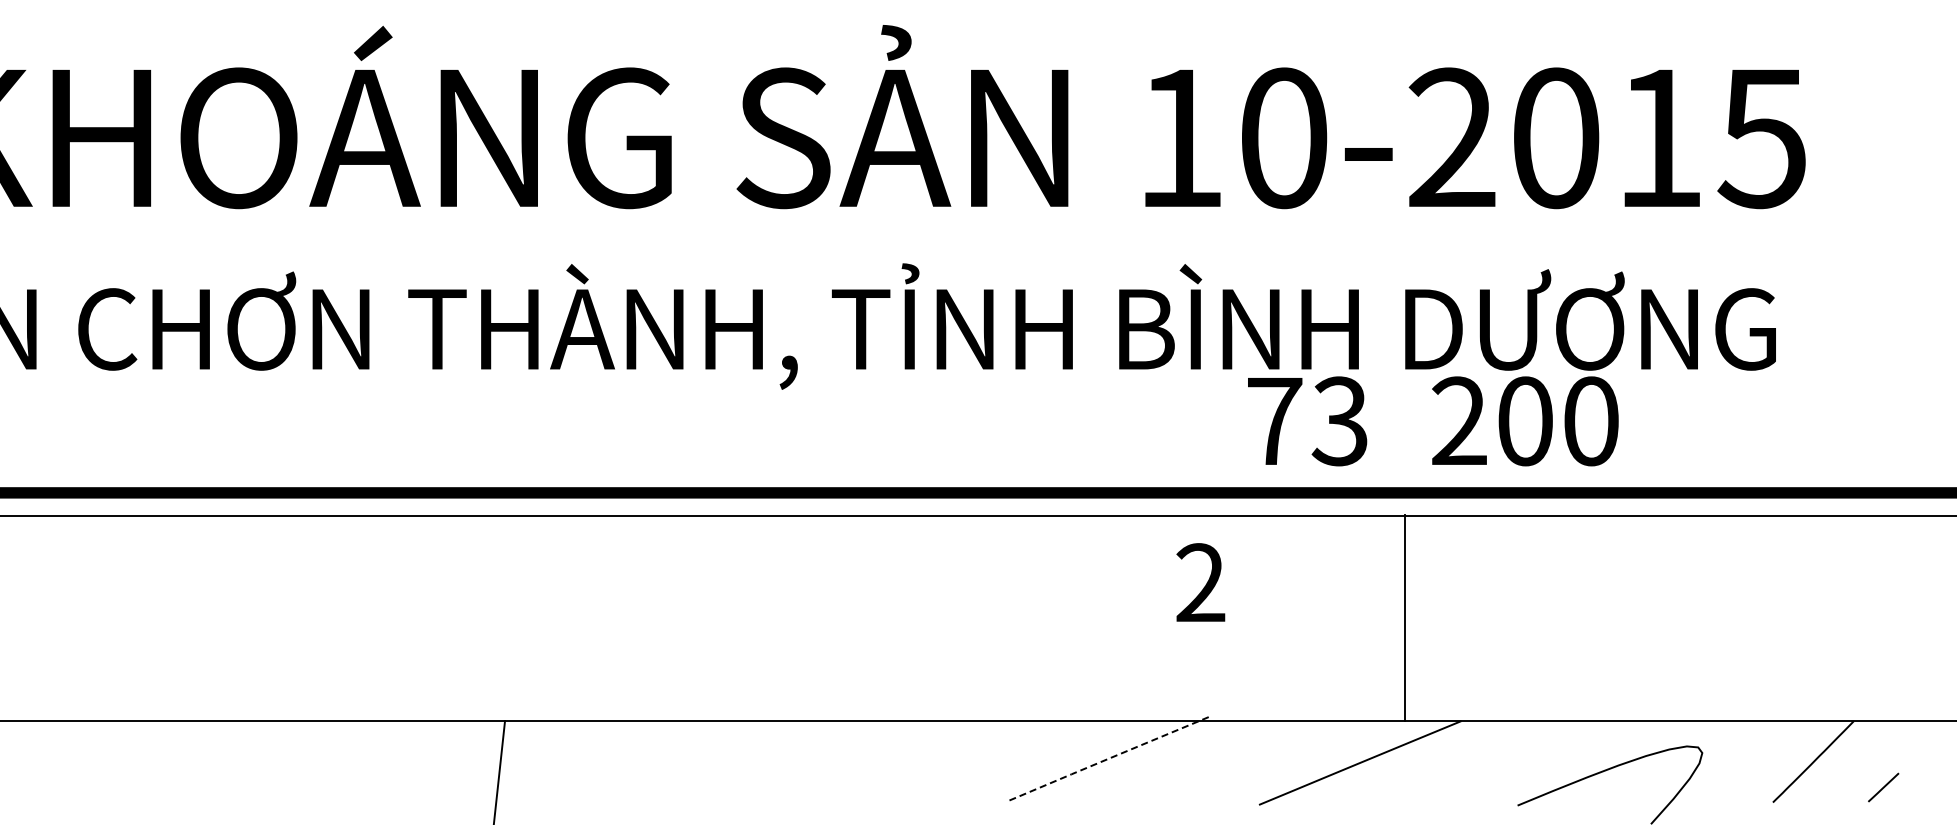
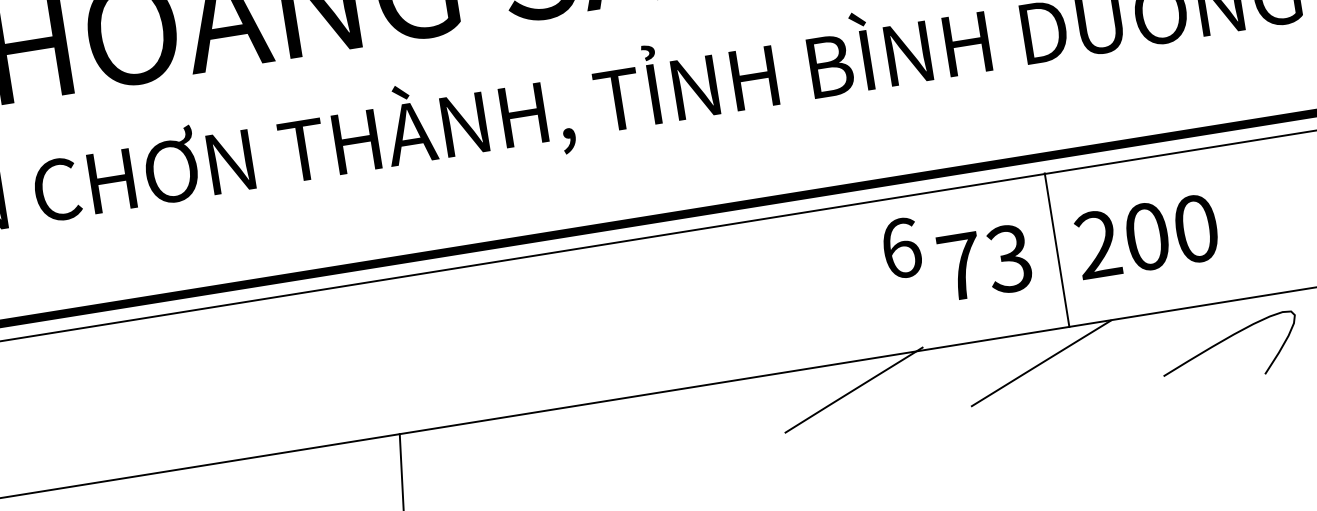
text: (1433, 421) -> (1078, 247), moved
text: (1200, 582) -> (900, 248), 2 -> 6
line: (1109, 758) -> (854, 389), dashed -> solid

